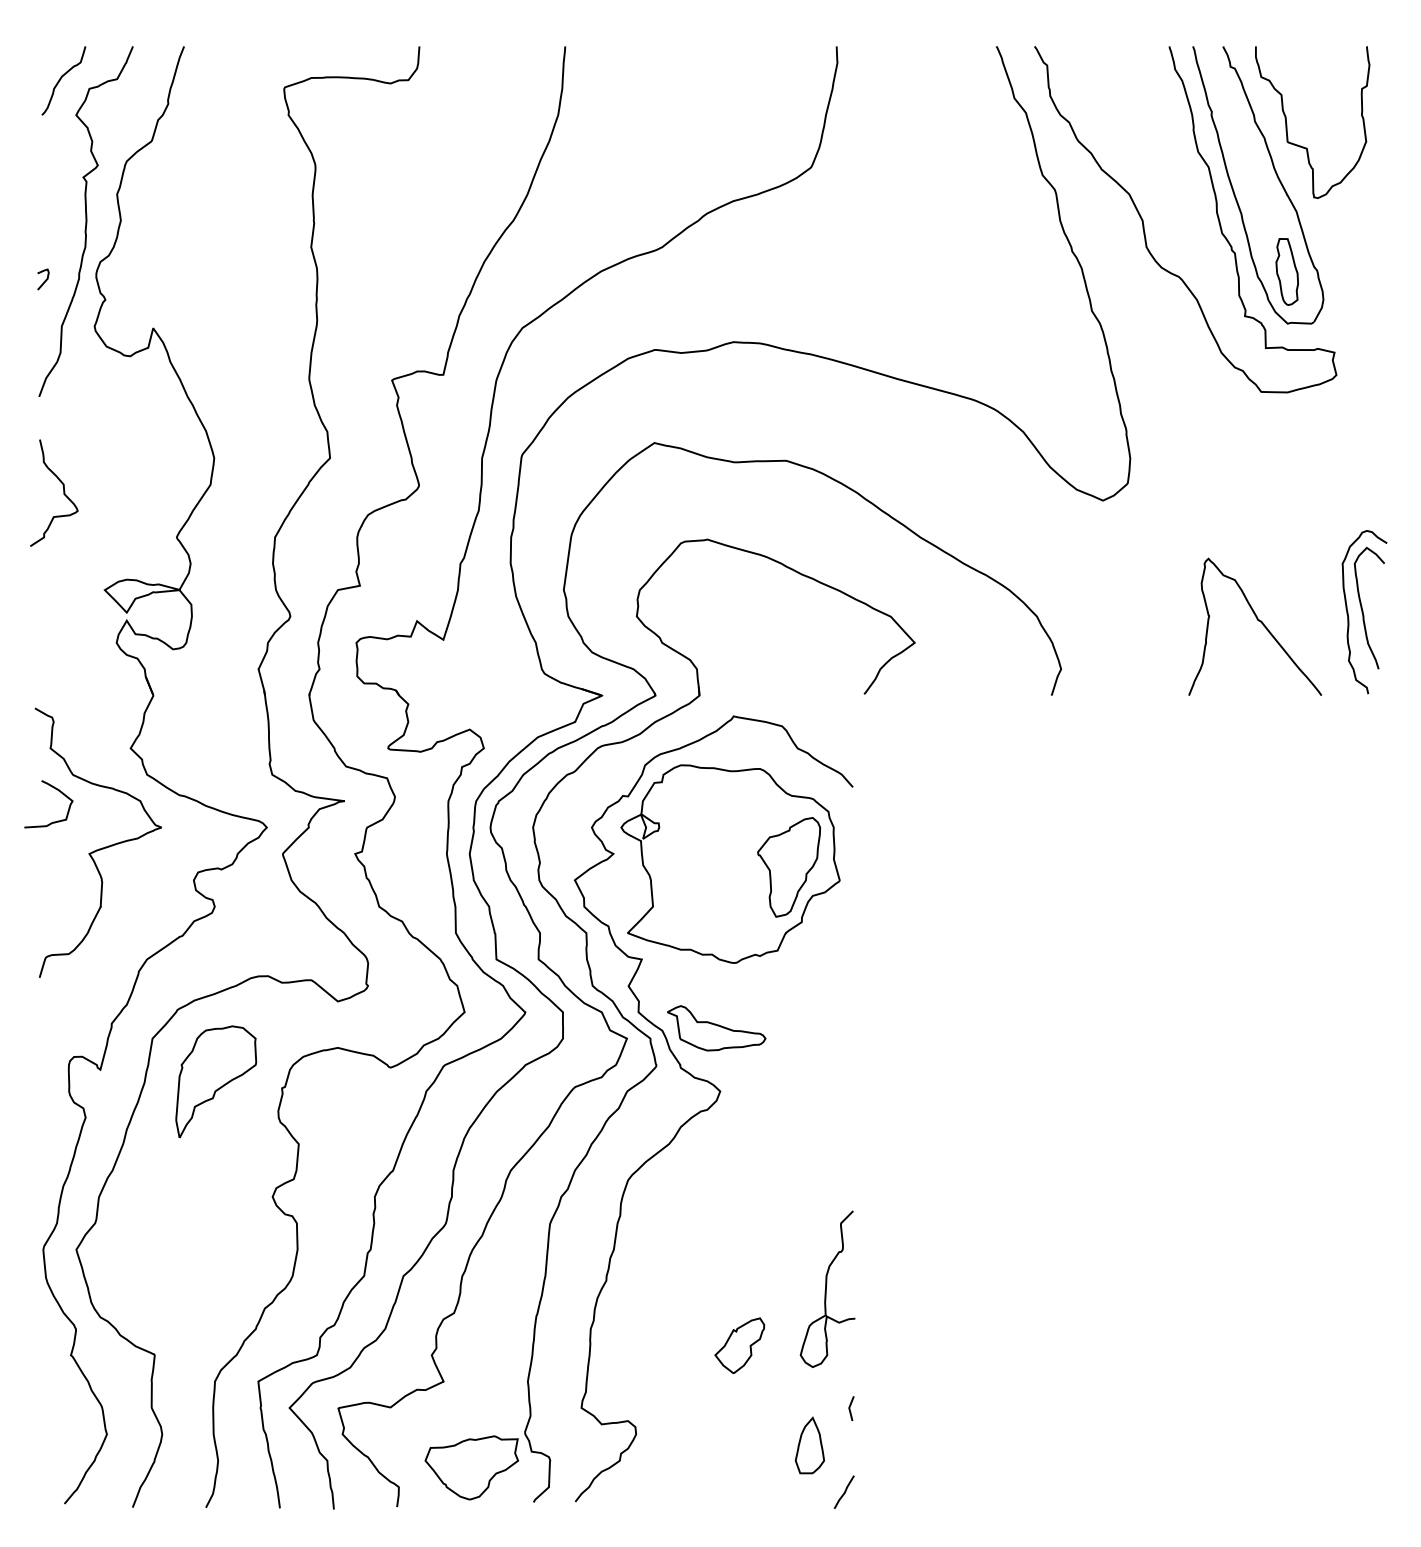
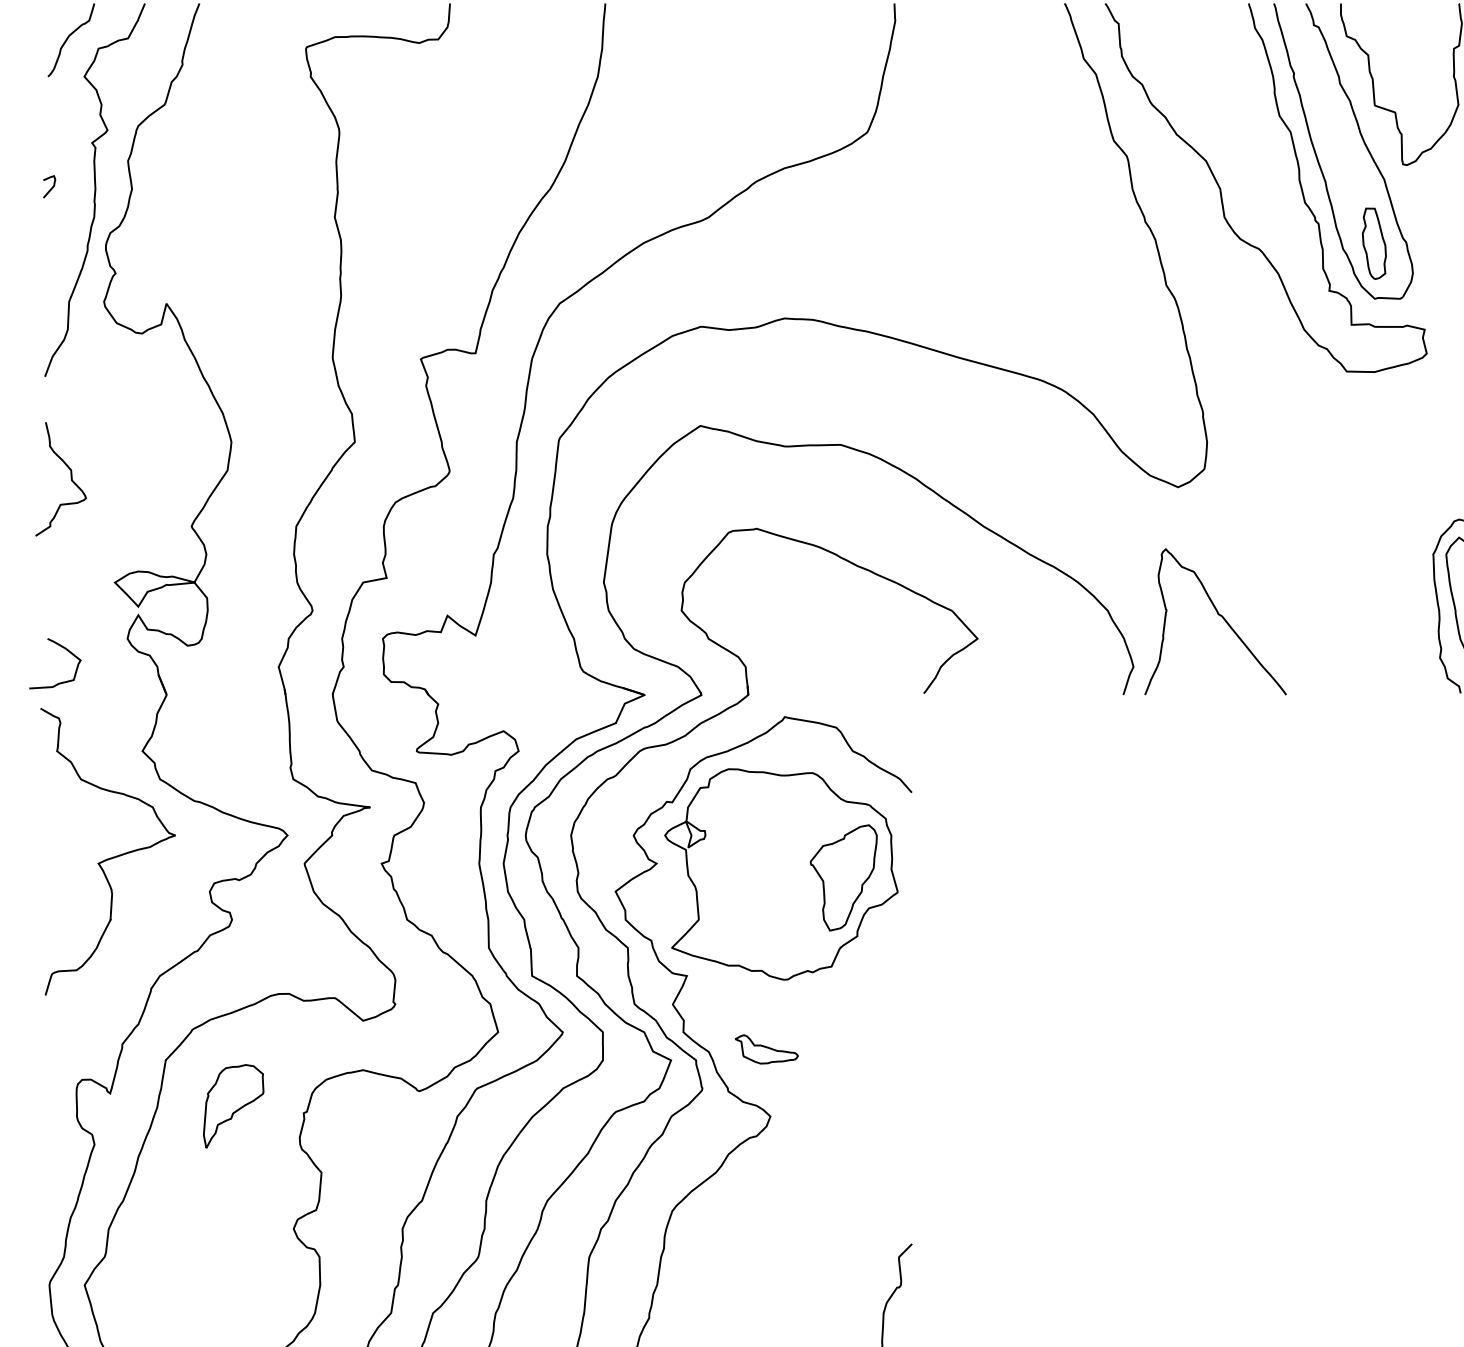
curve: (44, 280) -> (50, 187), moved
curve: (1258, 621) -> (1219, 616), moved
curve: (58, 791) -> (65, 650), moved
part: (716, 1028) -> (766, 1049), size x0.6
part: (216, 1081) -> (233, 1105), size x0.7

